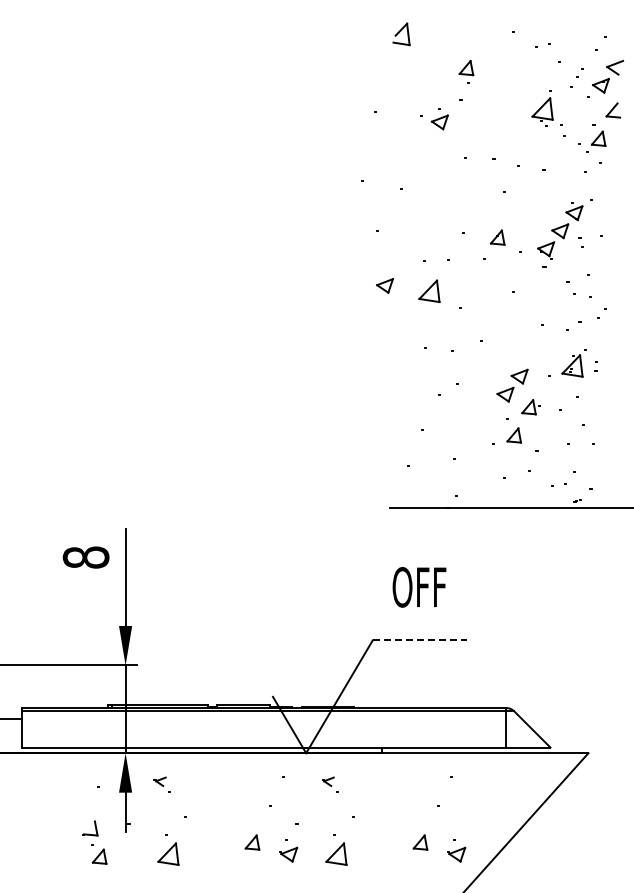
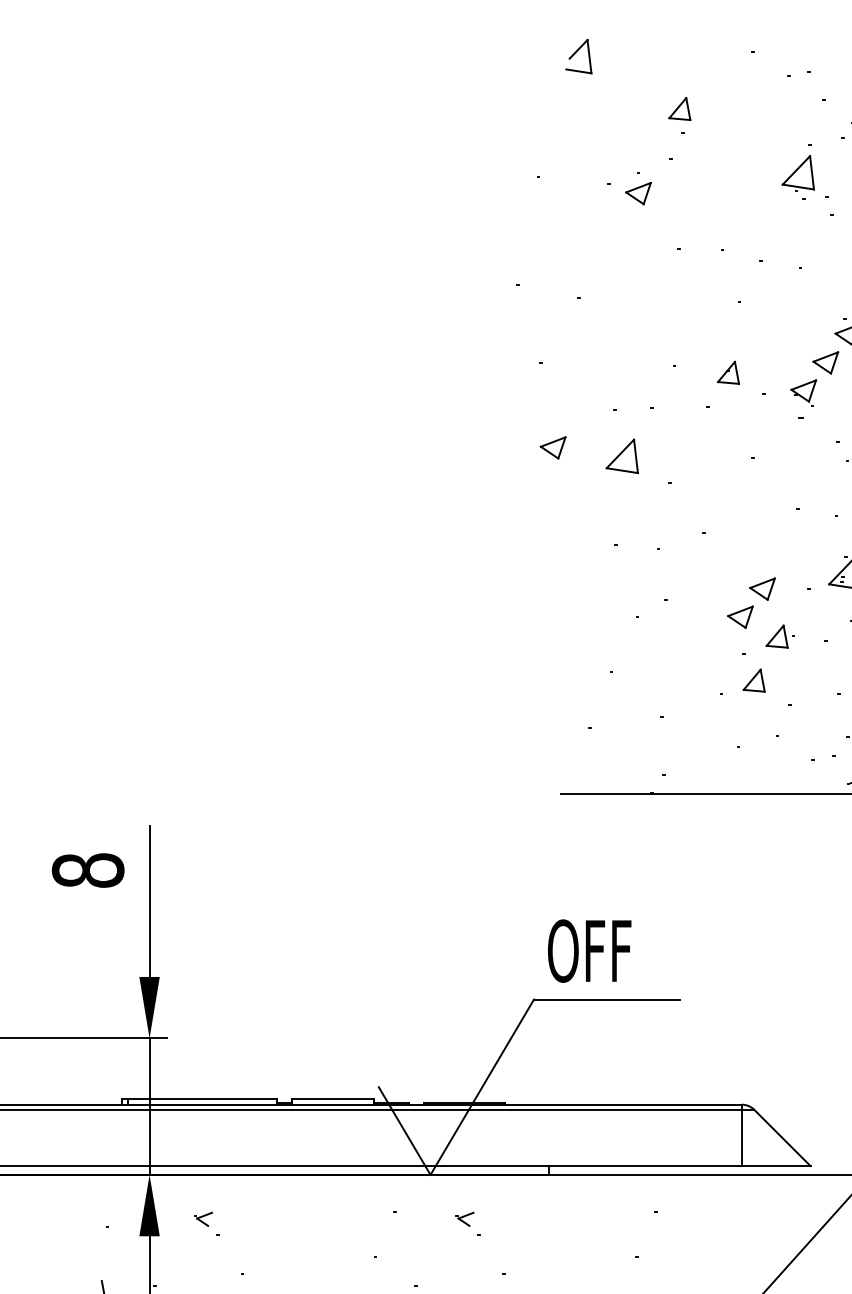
text: (419, 587) -> (589, 951), moved
line: (419, 640) -> (606, 999), dashed -> solid

